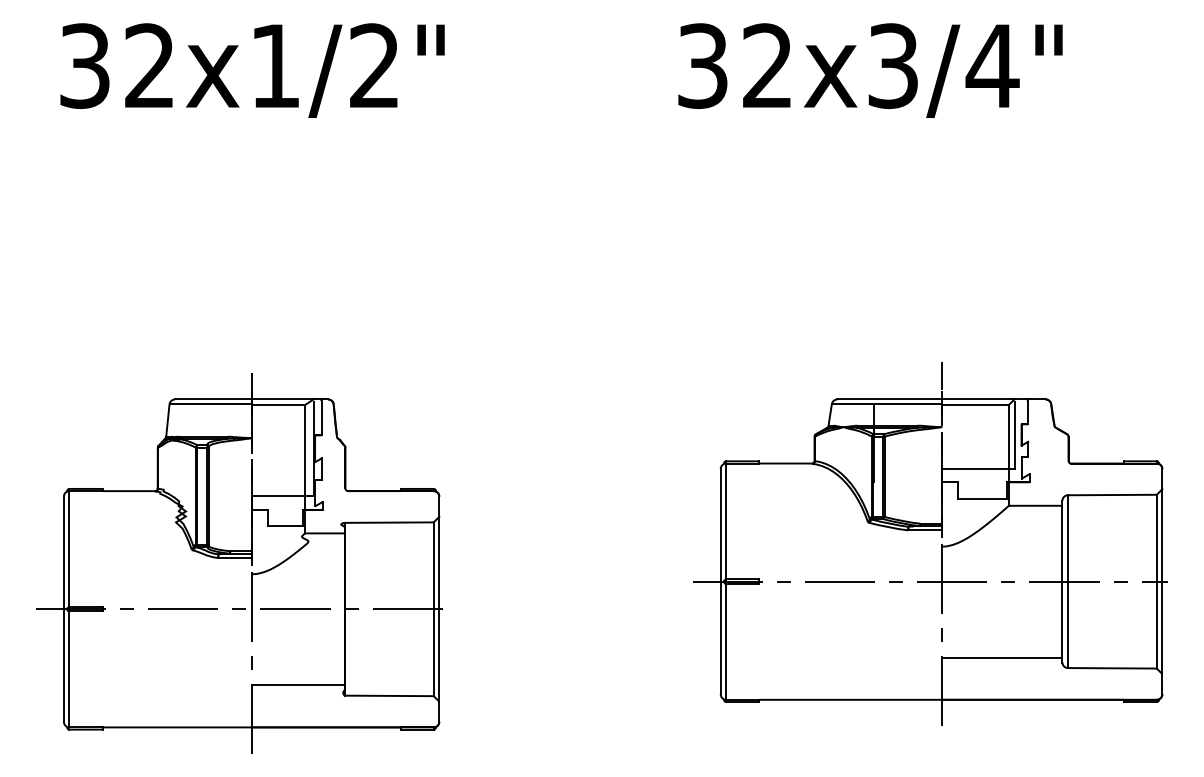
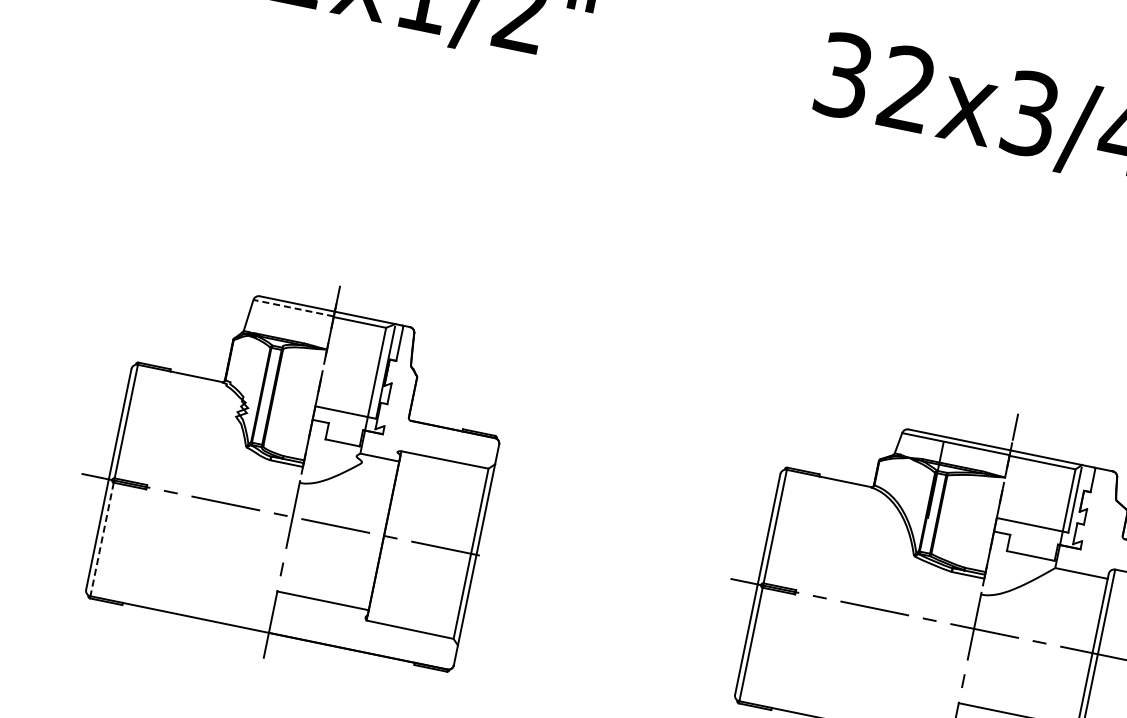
line: (210, 404) -> (293, 308), solid -> dashed
line: (69, 669) -> (102, 539), solid -> dashed

